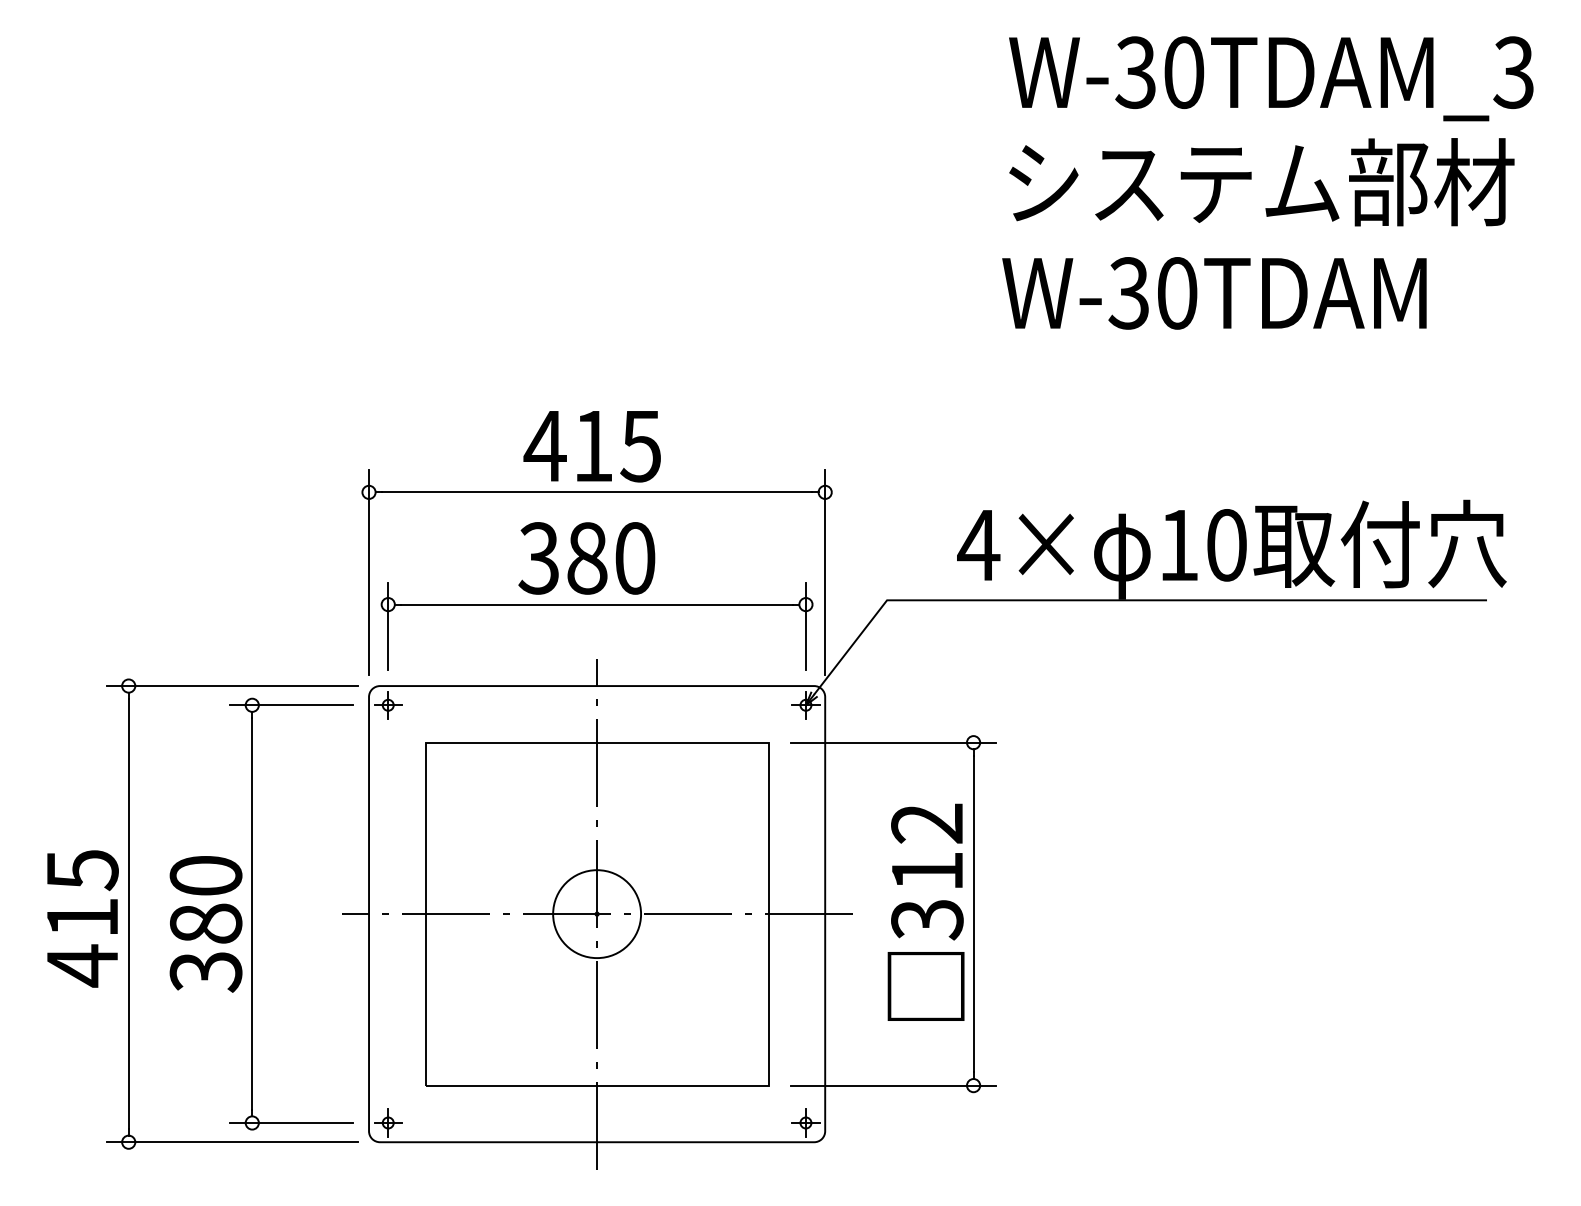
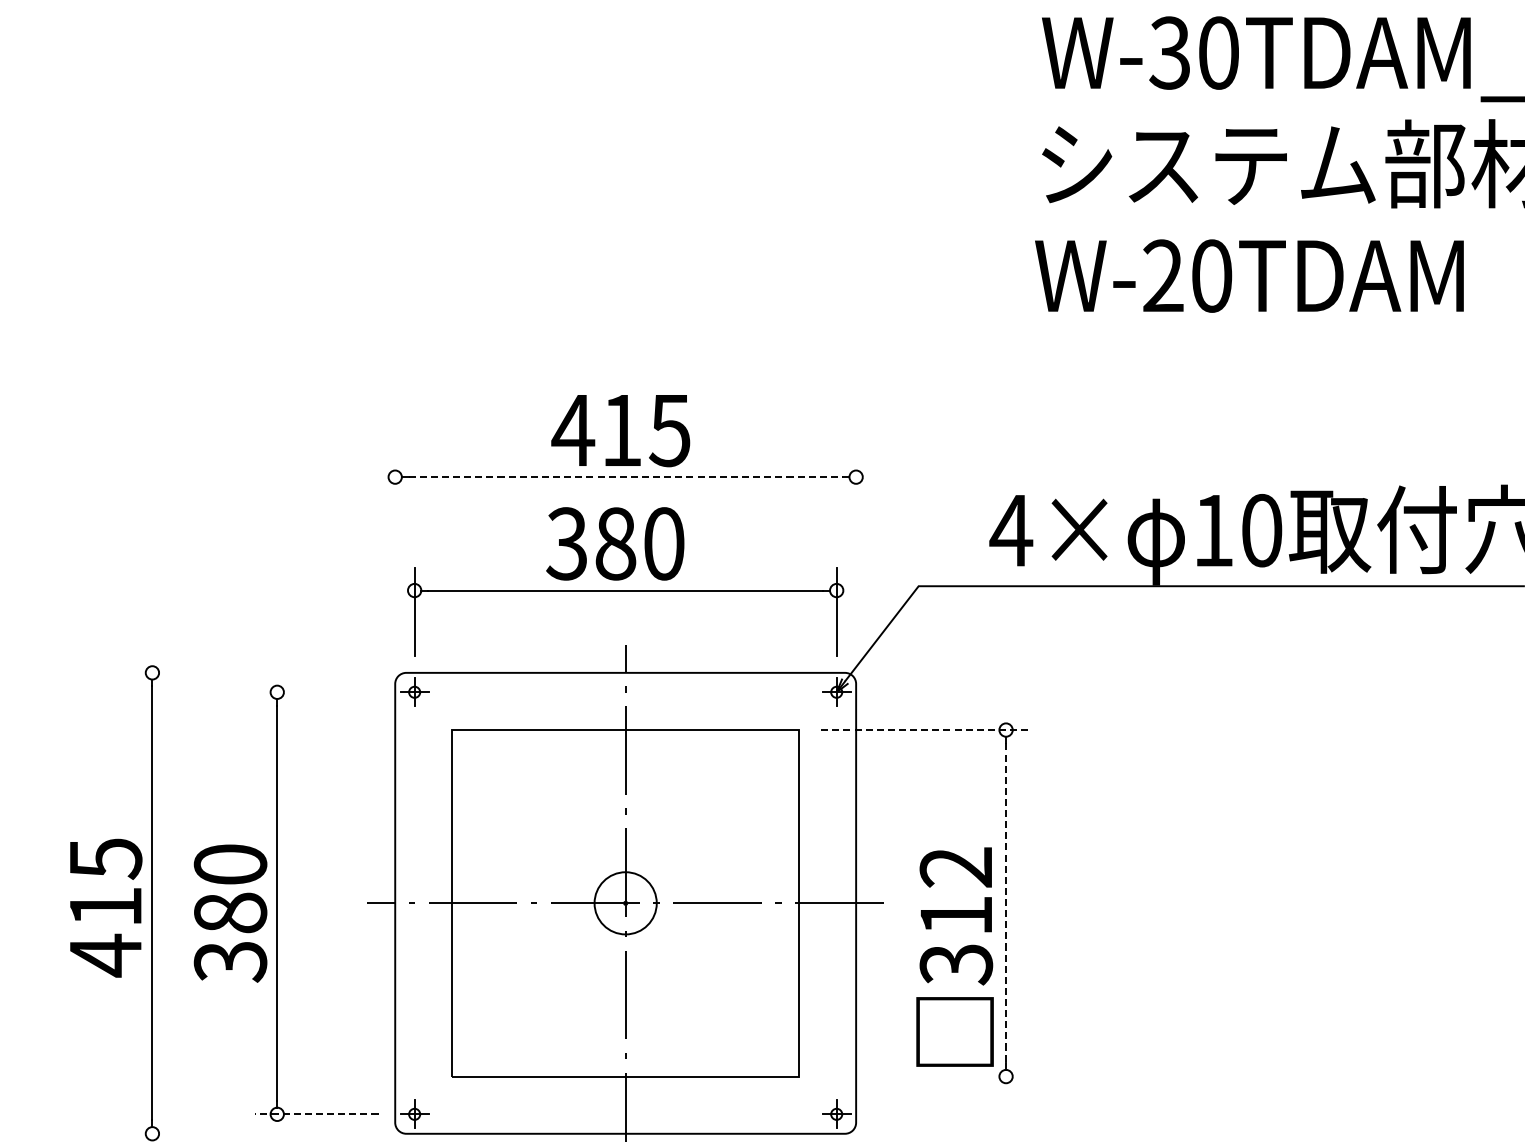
text: (1128, 293) -> (1162, 276), W-30TDAM -> W-20TDAM
line: (597, 492) -> (626, 477), solid -> dashed
line: (369, 572) -> (395, 558), removed
line: (825, 572) -> (856, 558), removed
line: (232, 686) -> (257, 673), removed
line: (291, 705) -> (316, 692), removed
line: (893, 742) -> (925, 729), solid -> dashed
text: (925, 911) -> (954, 956), moved
circle: (597, 914) -> (626, 903), size x0.7
line: (973, 914) -> (1005, 903), solid -> dashed
line: (892, 1085) -> (924, 1076), removed
line: (290, 1123) -> (315, 1114), solid -> dashed
line: (232, 1142) -> (257, 1134), removed

